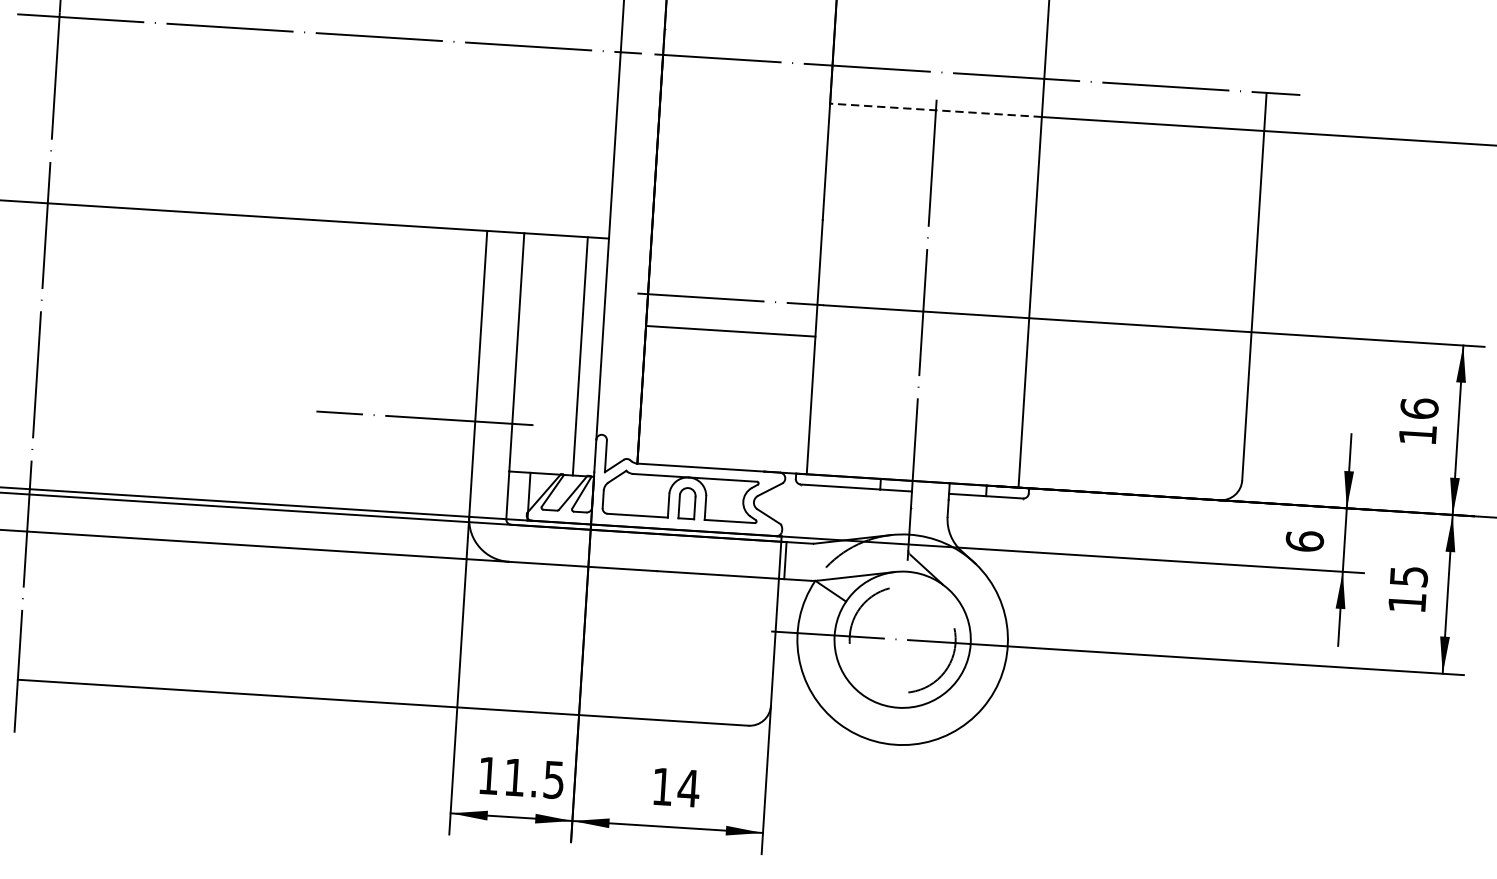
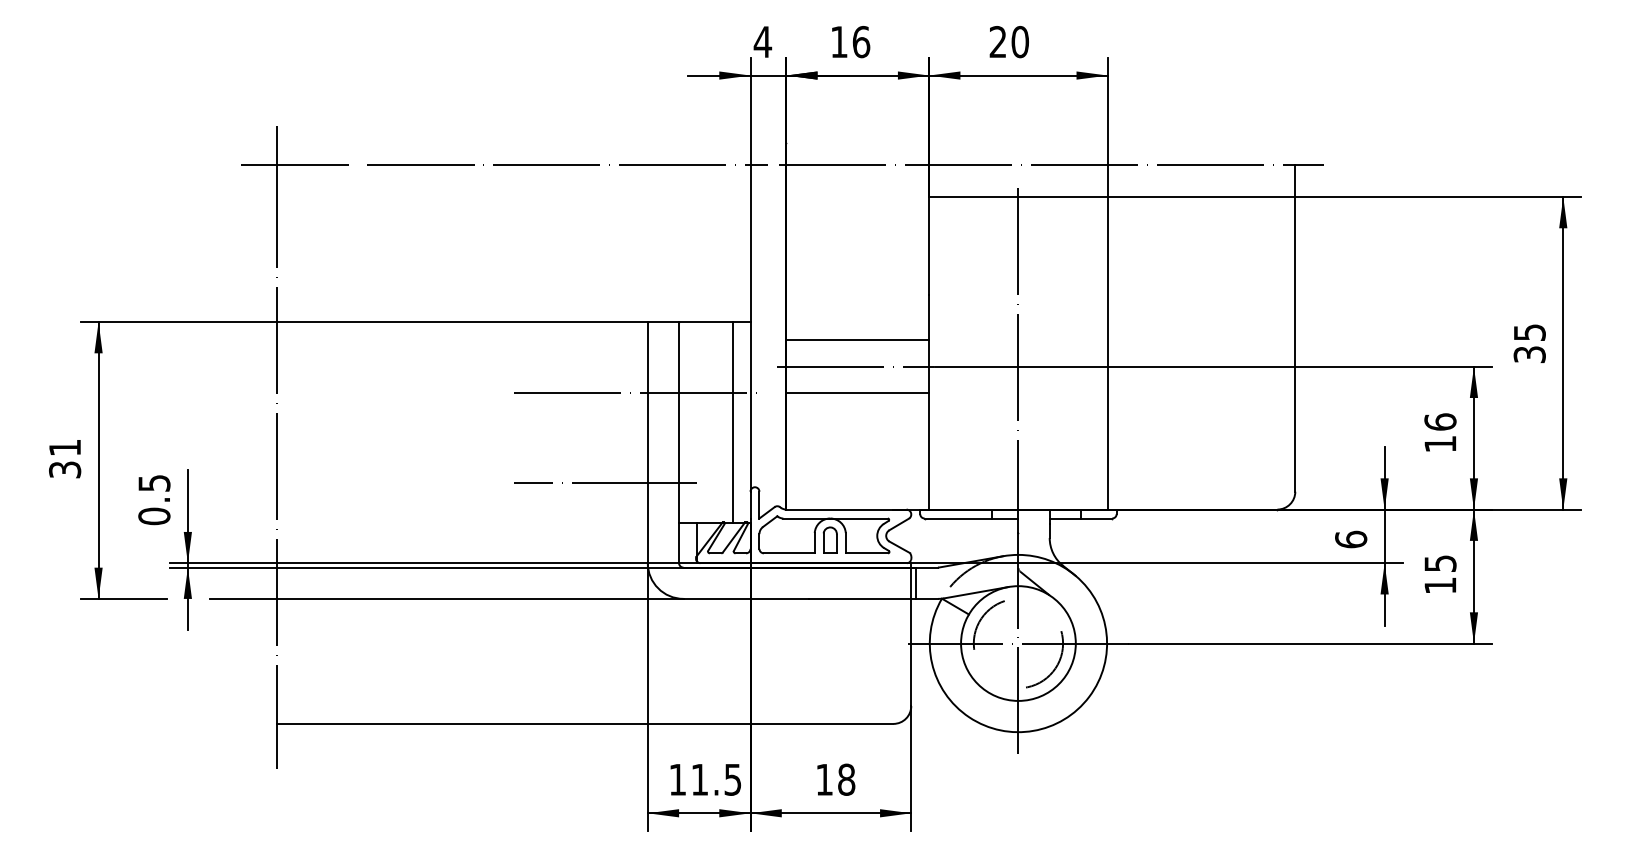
line: (934, 110) -> (1017, 197), dashed -> solid
line: (734, 267) -> (857, 339), added
line: (468, 314) -> (636, 393), added
line: (901, 665) -> (1018, 665), added
text: (688, 788) -> (846, 779), 14 -> 18

